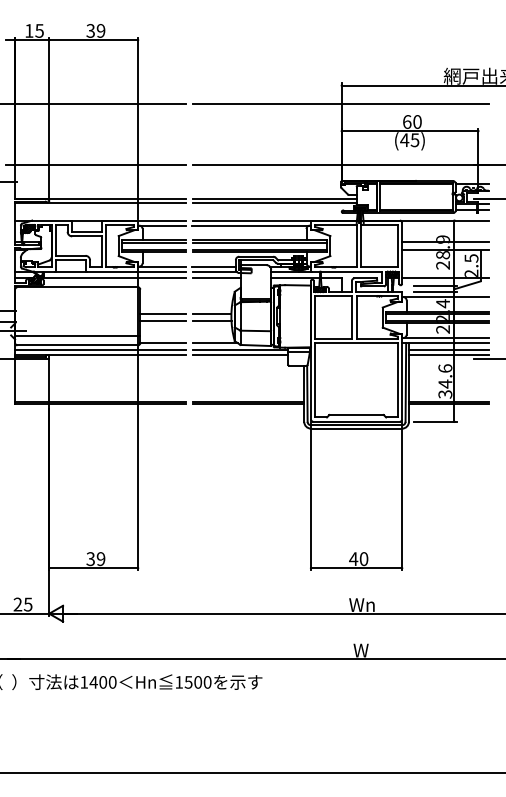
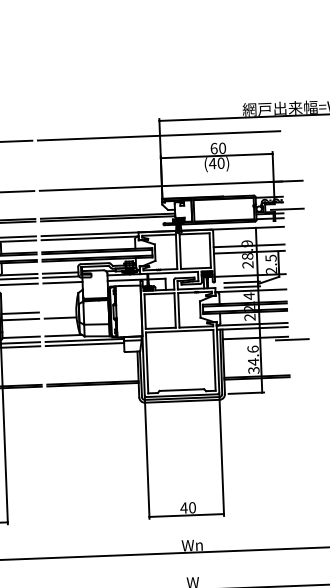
text: (414, 140) -> (220, 163), (45) -> (40)
line: (211, 313) -> (59, 311), removed
line: (448, 349) -> (255, 333), removed

